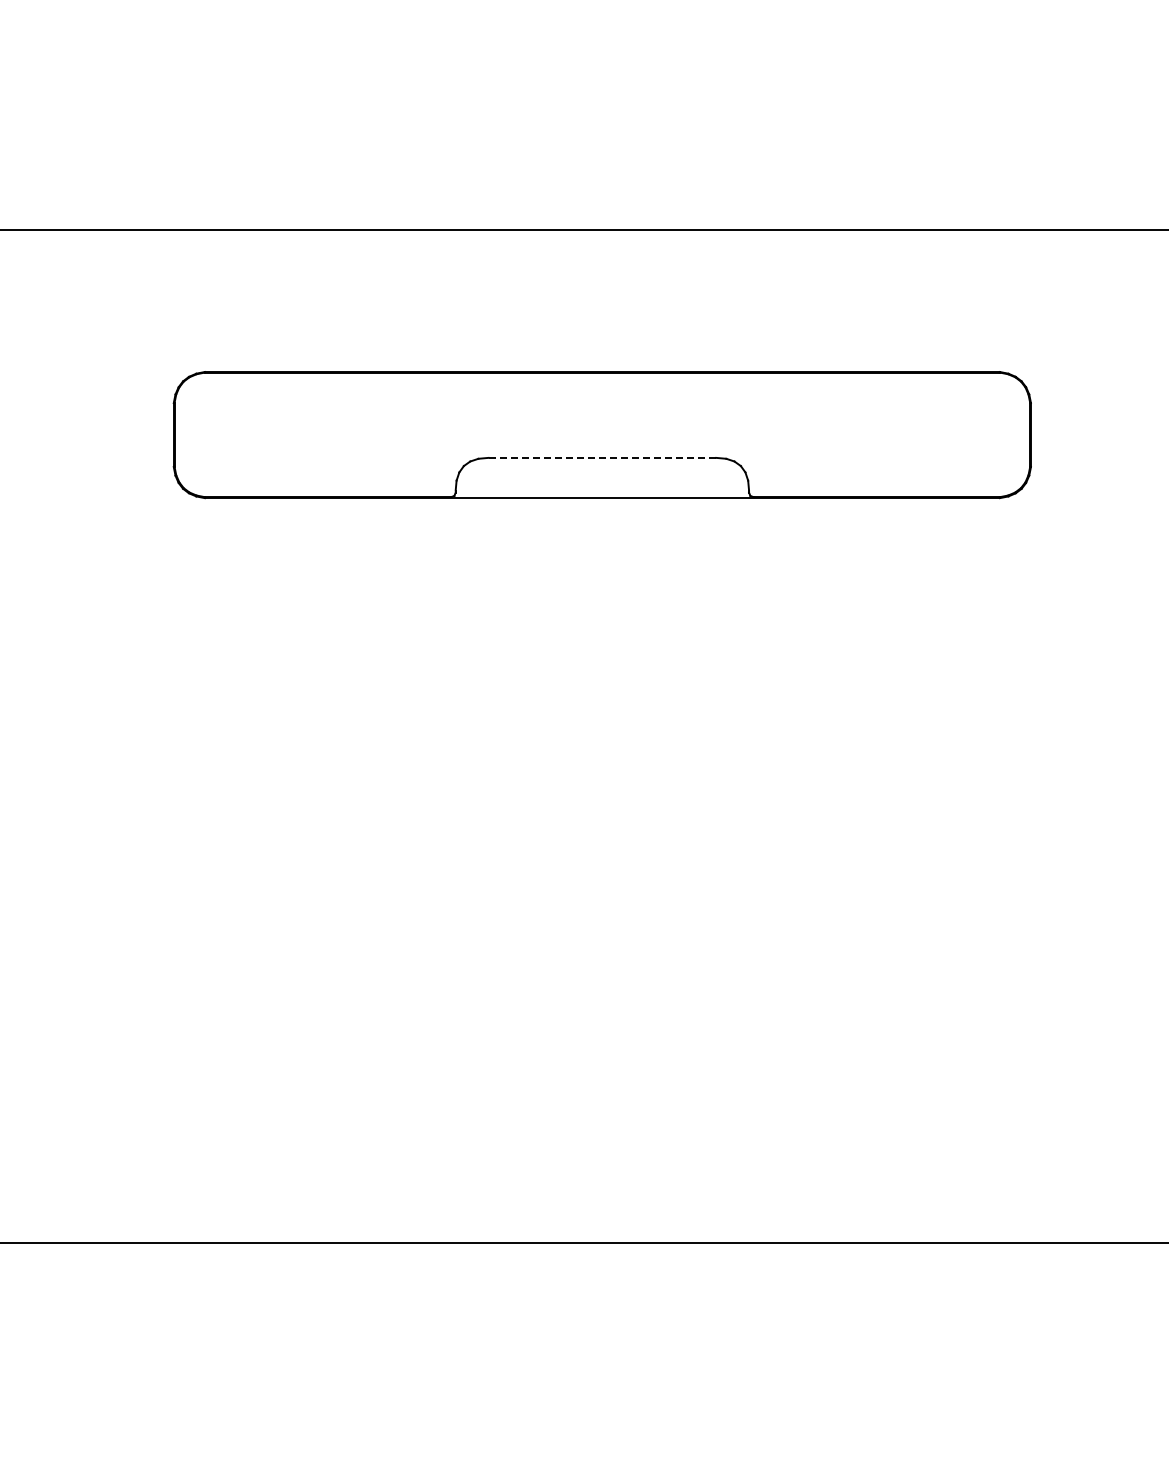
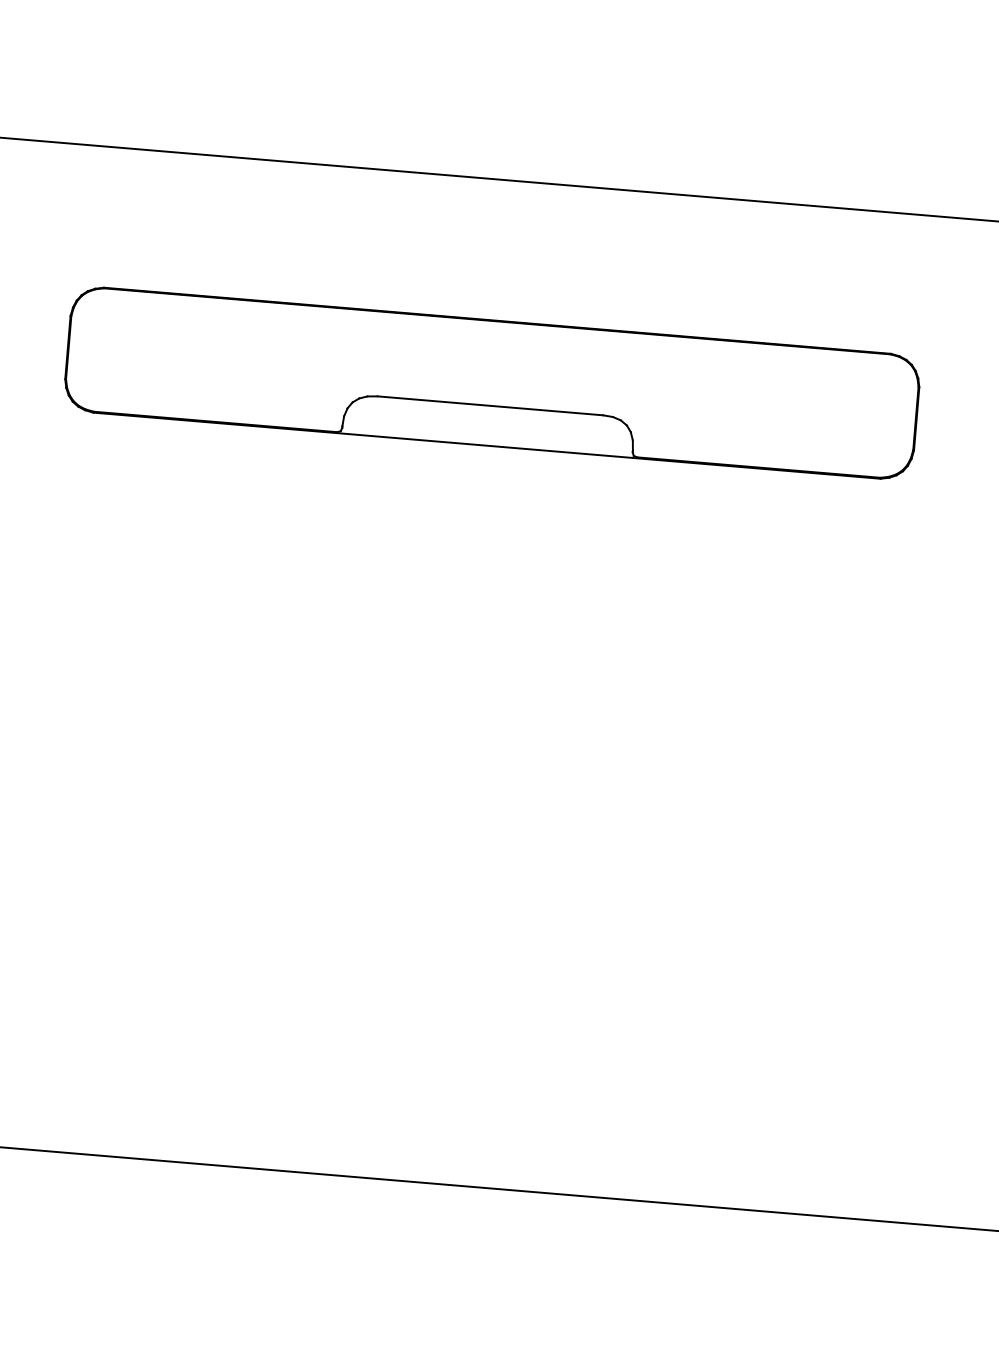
line: (602, 457) -> (490, 405), dashed -> solid

